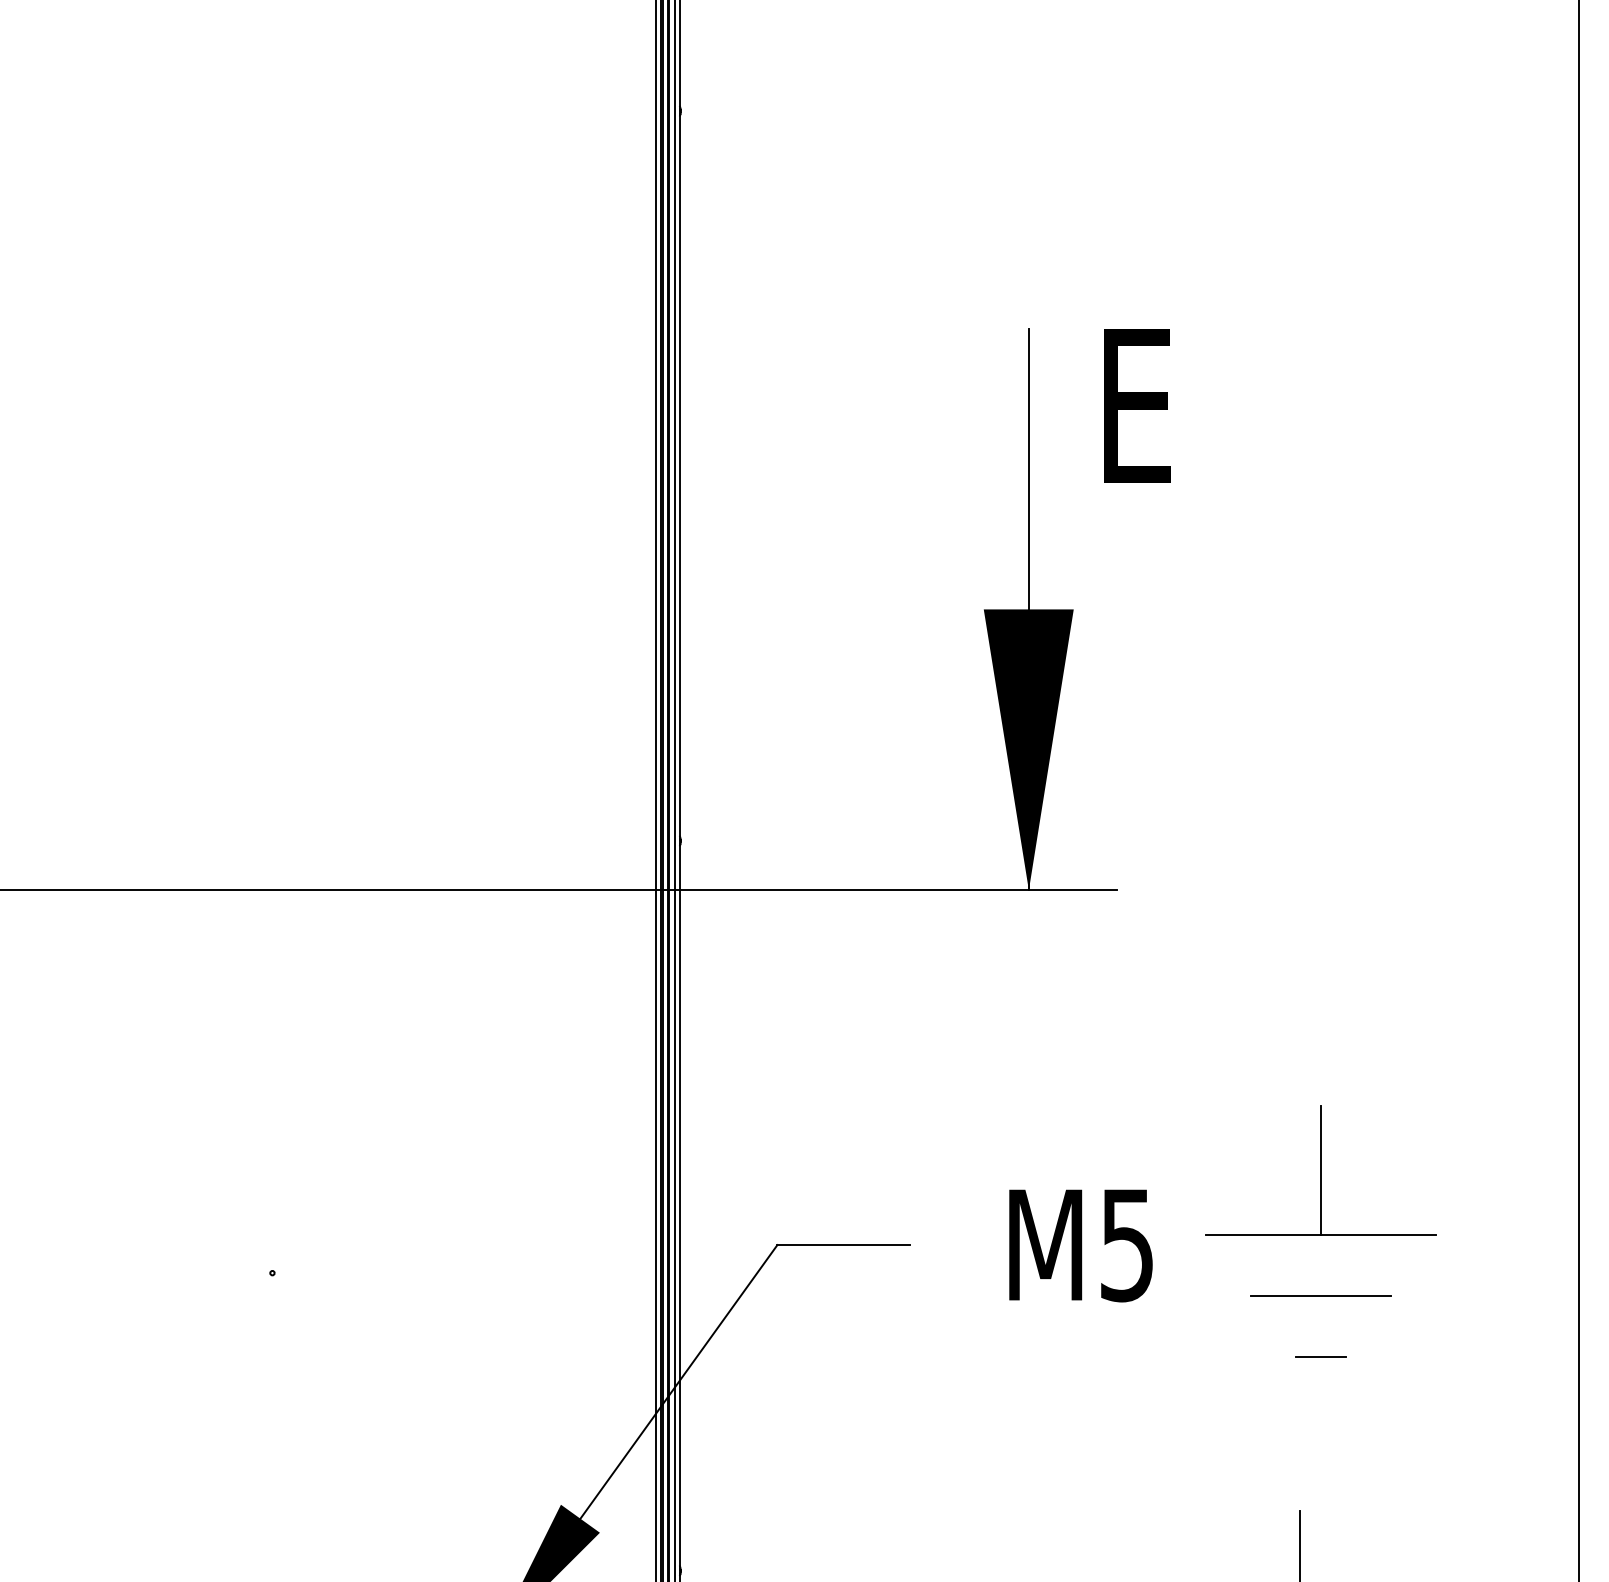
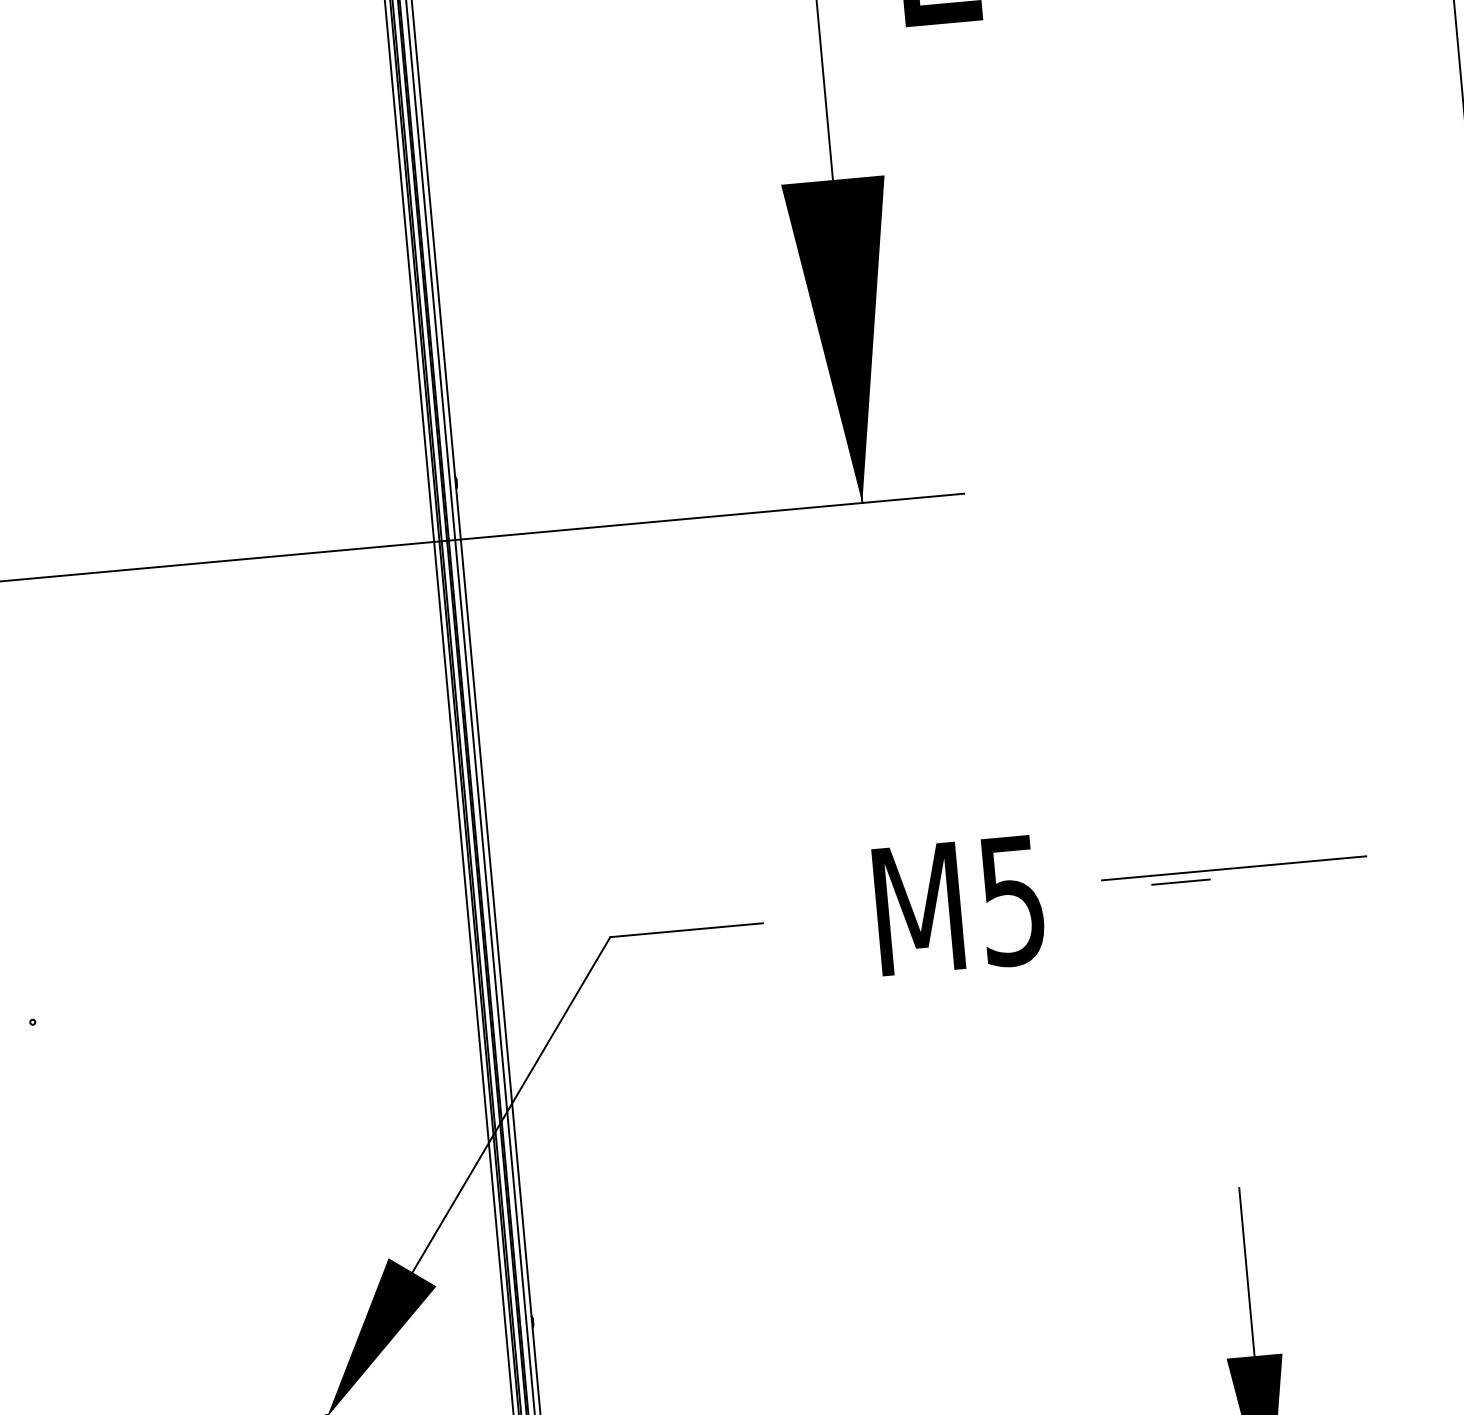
line: (1321, 1170) -> (1228, 794), removed
line: (1320, 1295) -> (1239, 938), removed
line: (1320, 1356) -> (1180, 881), moved

